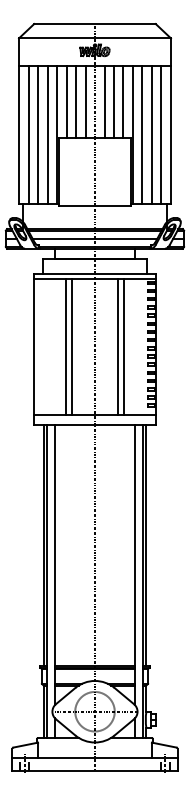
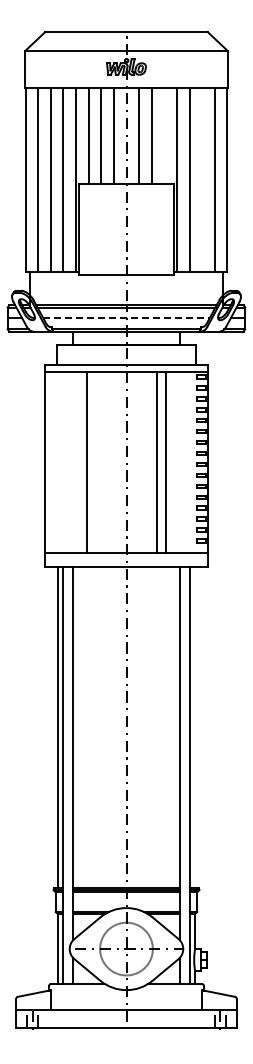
line: (123, 102) -> (164, 136), removed
line: (151, 134) -> (202, 179), removed
line: (95, 238) -> (126, 318), solid -> dashed
line: (71, 346) -> (95, 462), removed
line: (146, 544) -> (195, 726), removed

